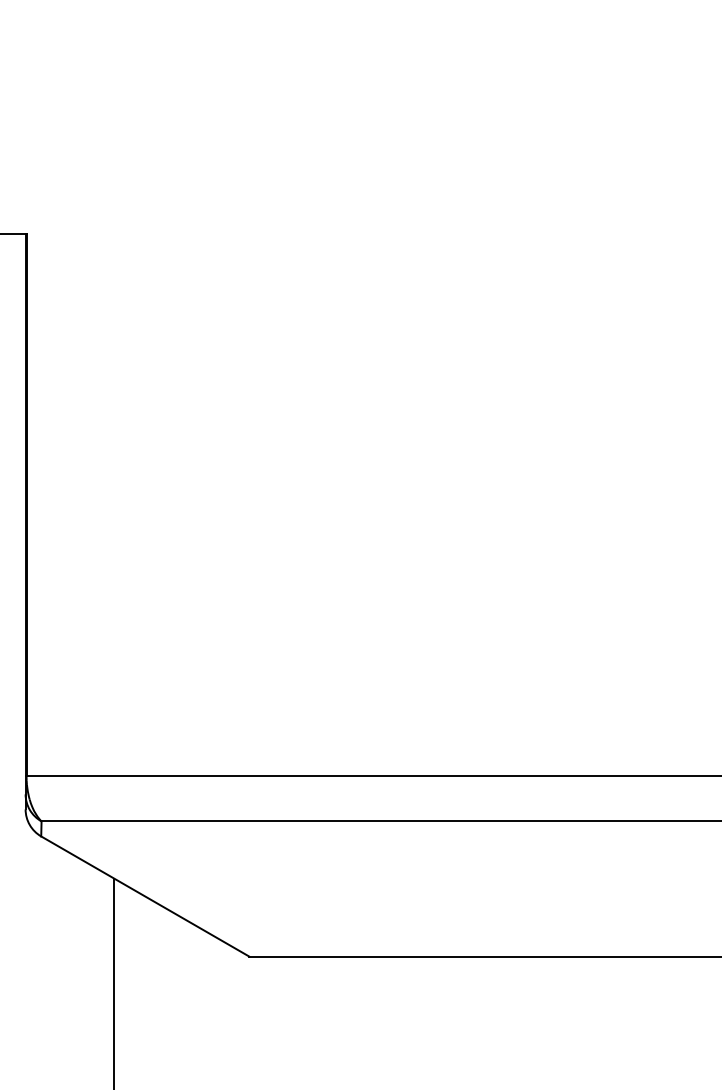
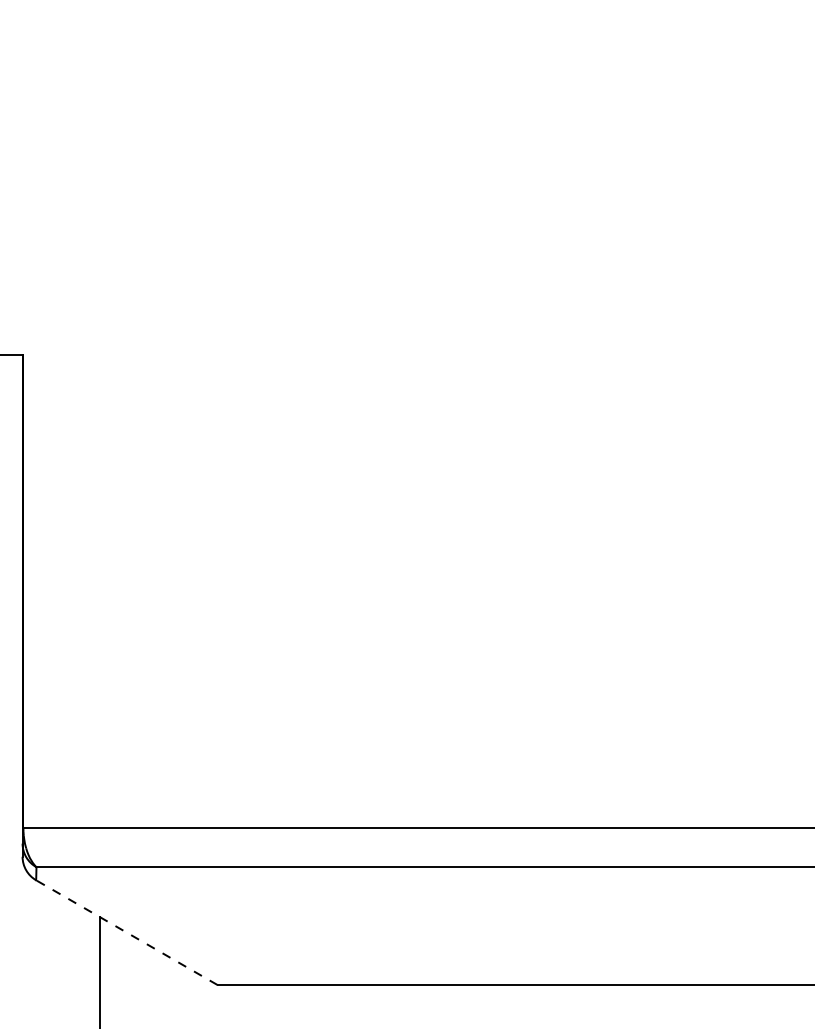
line: (144, 896) -> (126, 932), solid -> dashed

